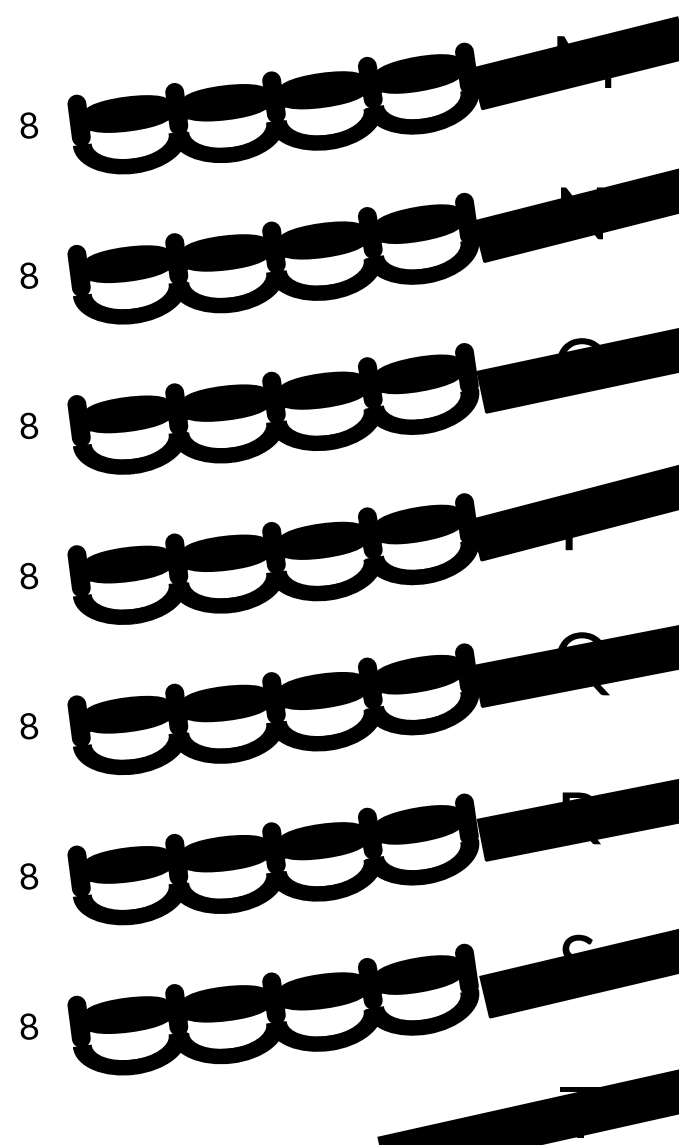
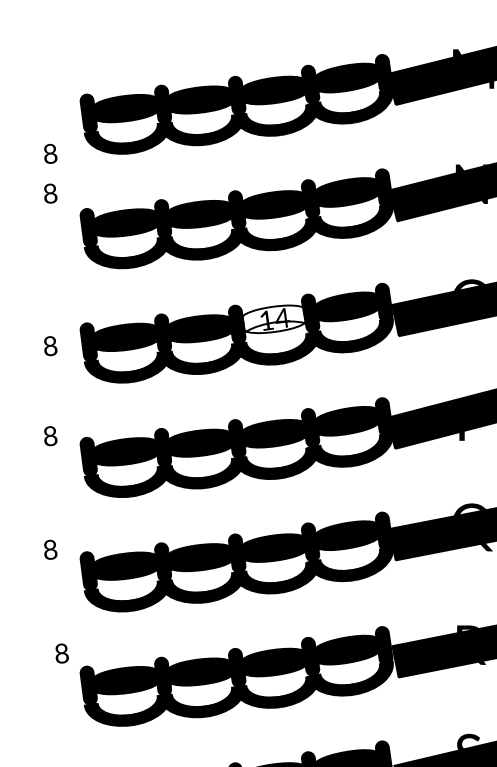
text: (29, 125) -> (50, 153), moved
text: (29, 275) -> (50, 193), moved
fill: (322, 390) -> (274, 319), removed
text: (29, 576) -> (50, 436), moved
text: (29, 726) -> (50, 550), moved
text: (29, 876) -> (62, 653), moved

